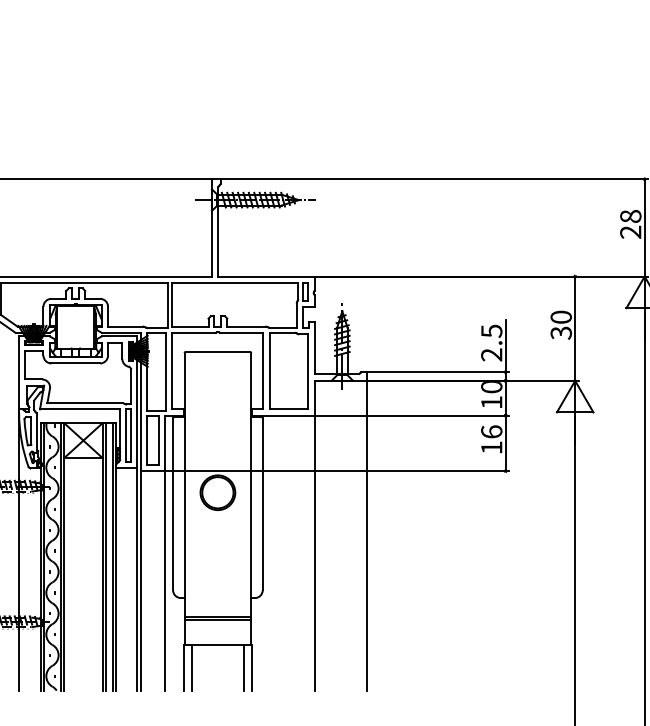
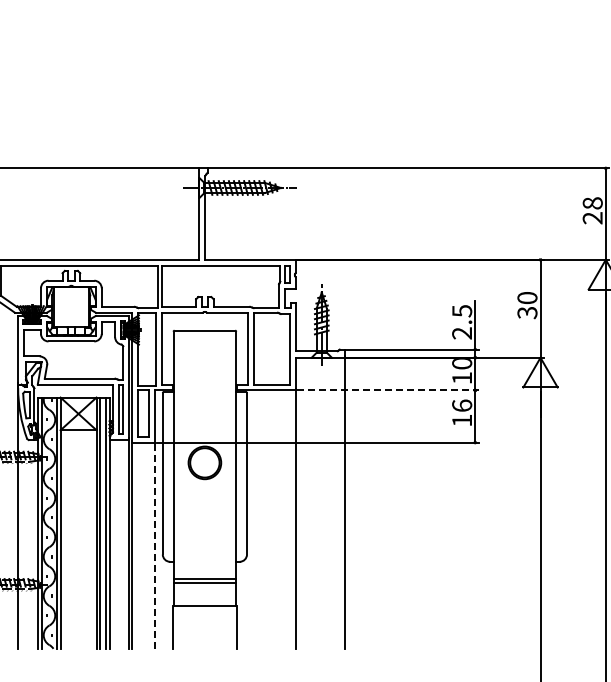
line: (412, 415) -> (387, 390), solid -> dashed
line: (165, 579) -> (155, 544), solid -> dashed
line: (191, 666) -> (180, 626), removed
line: (244, 666) -> (229, 626), removed

